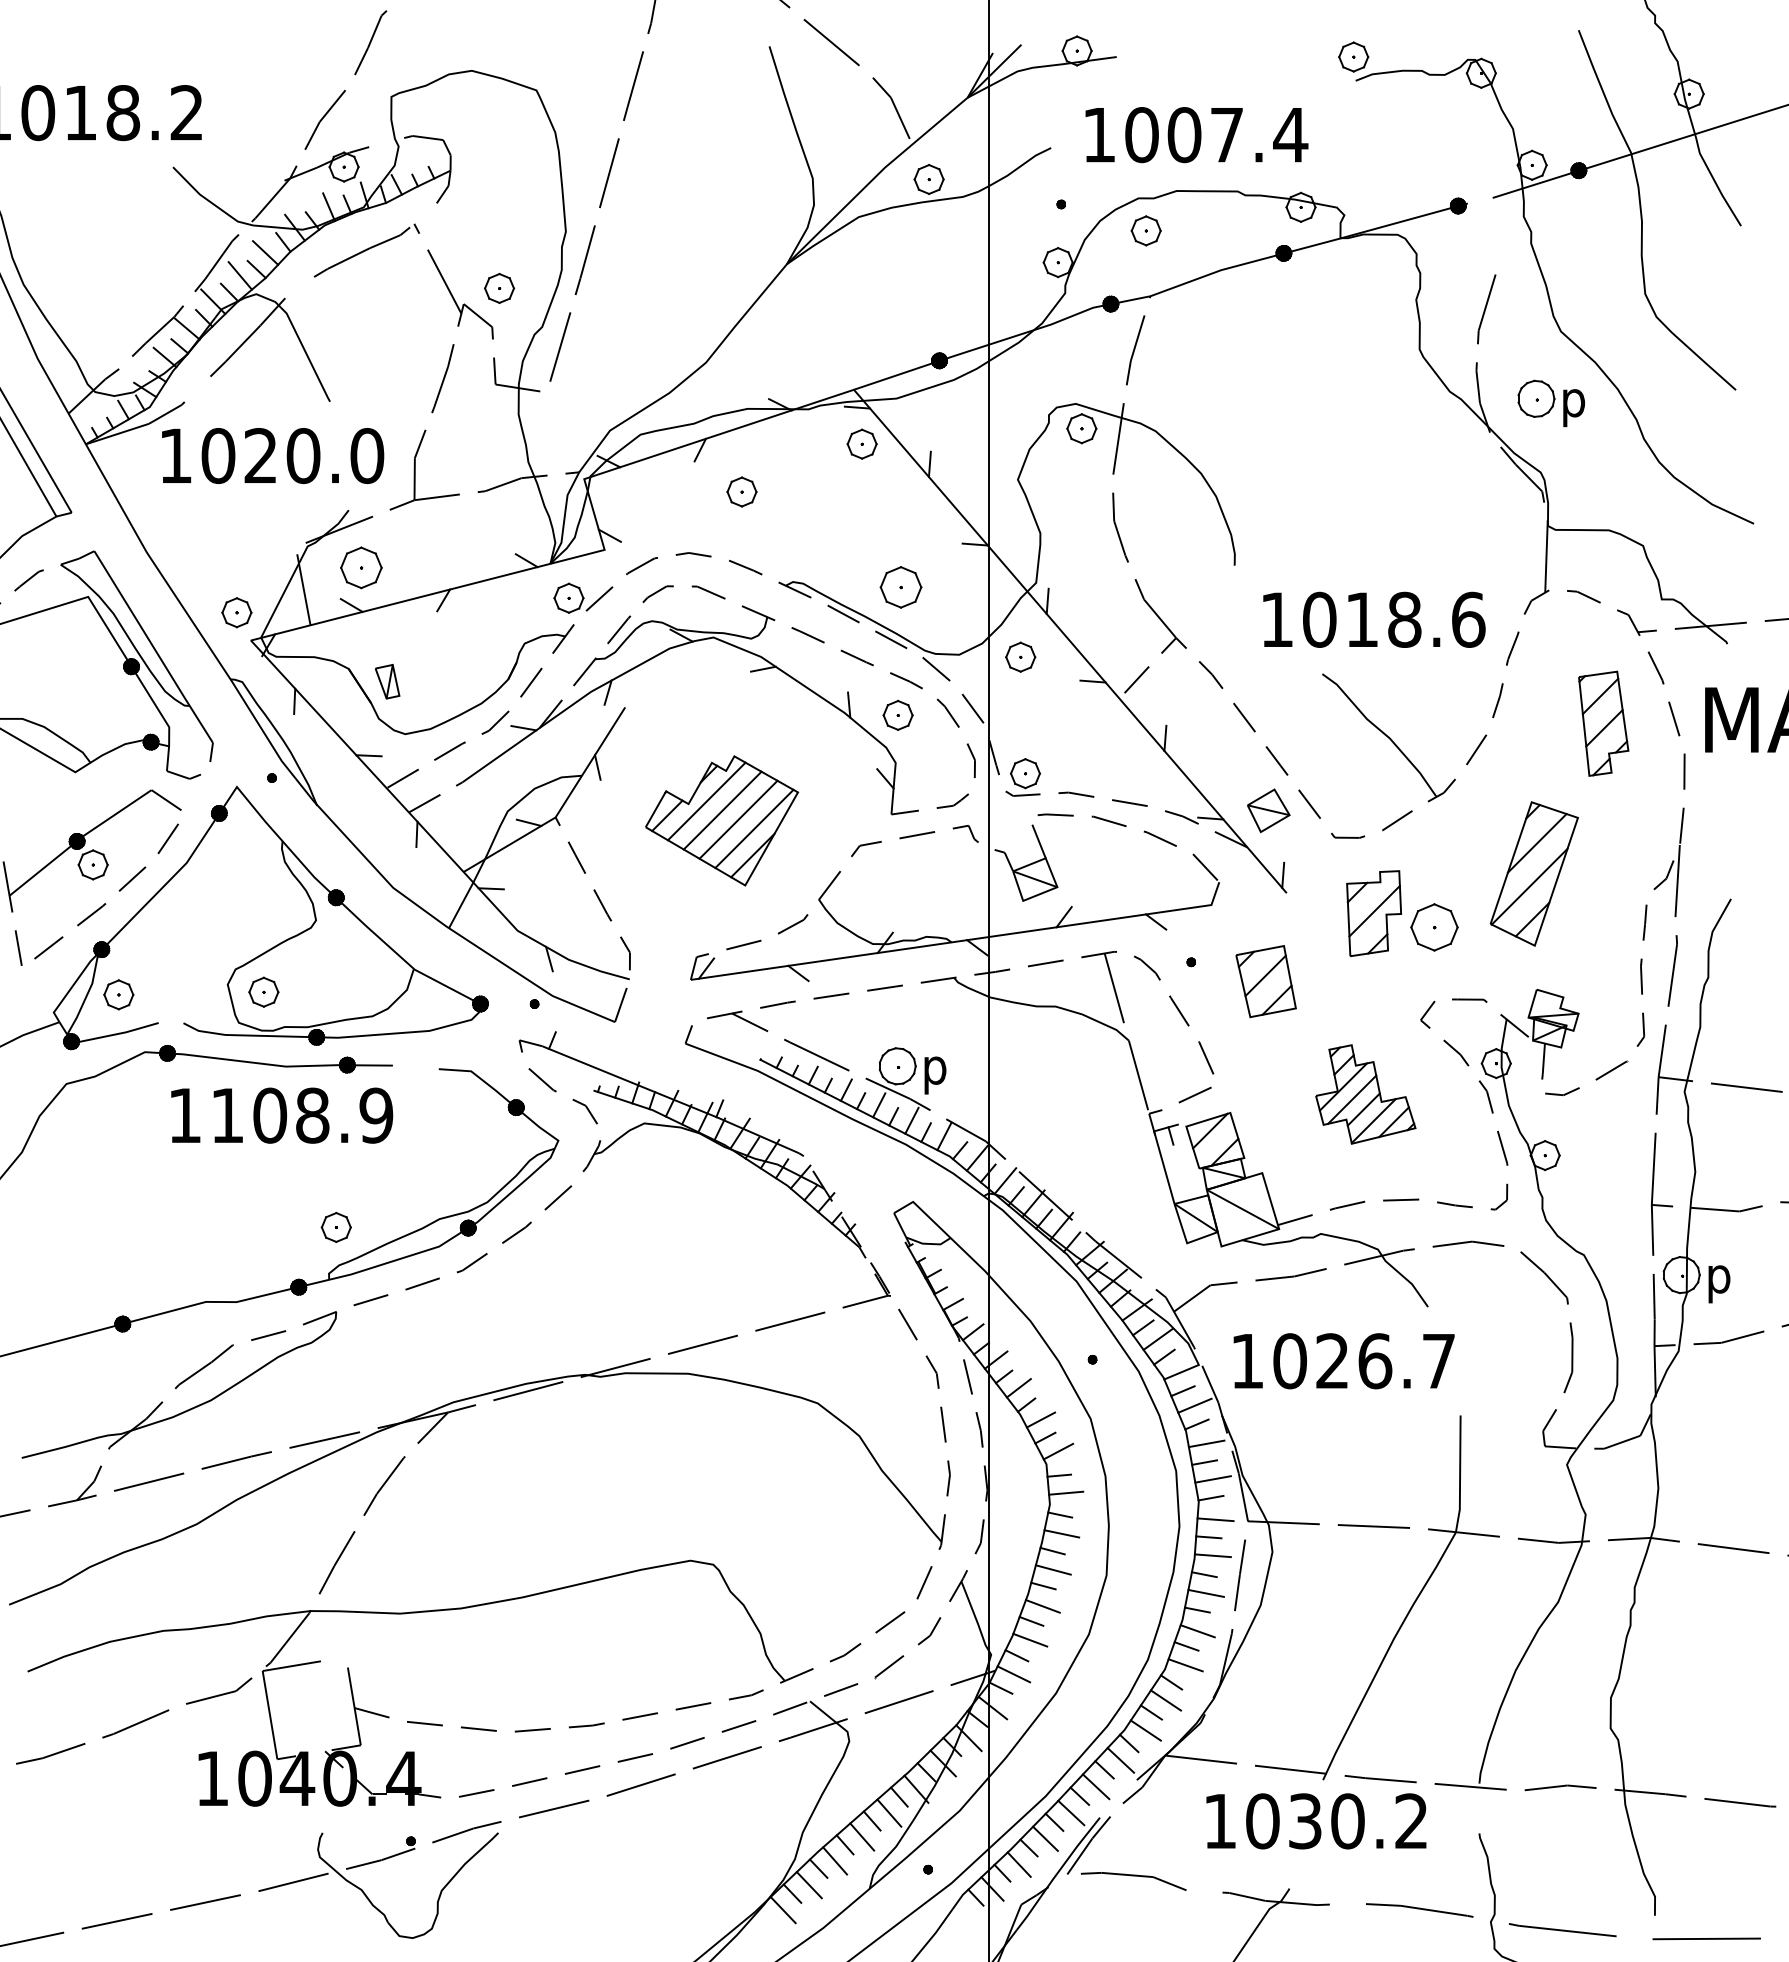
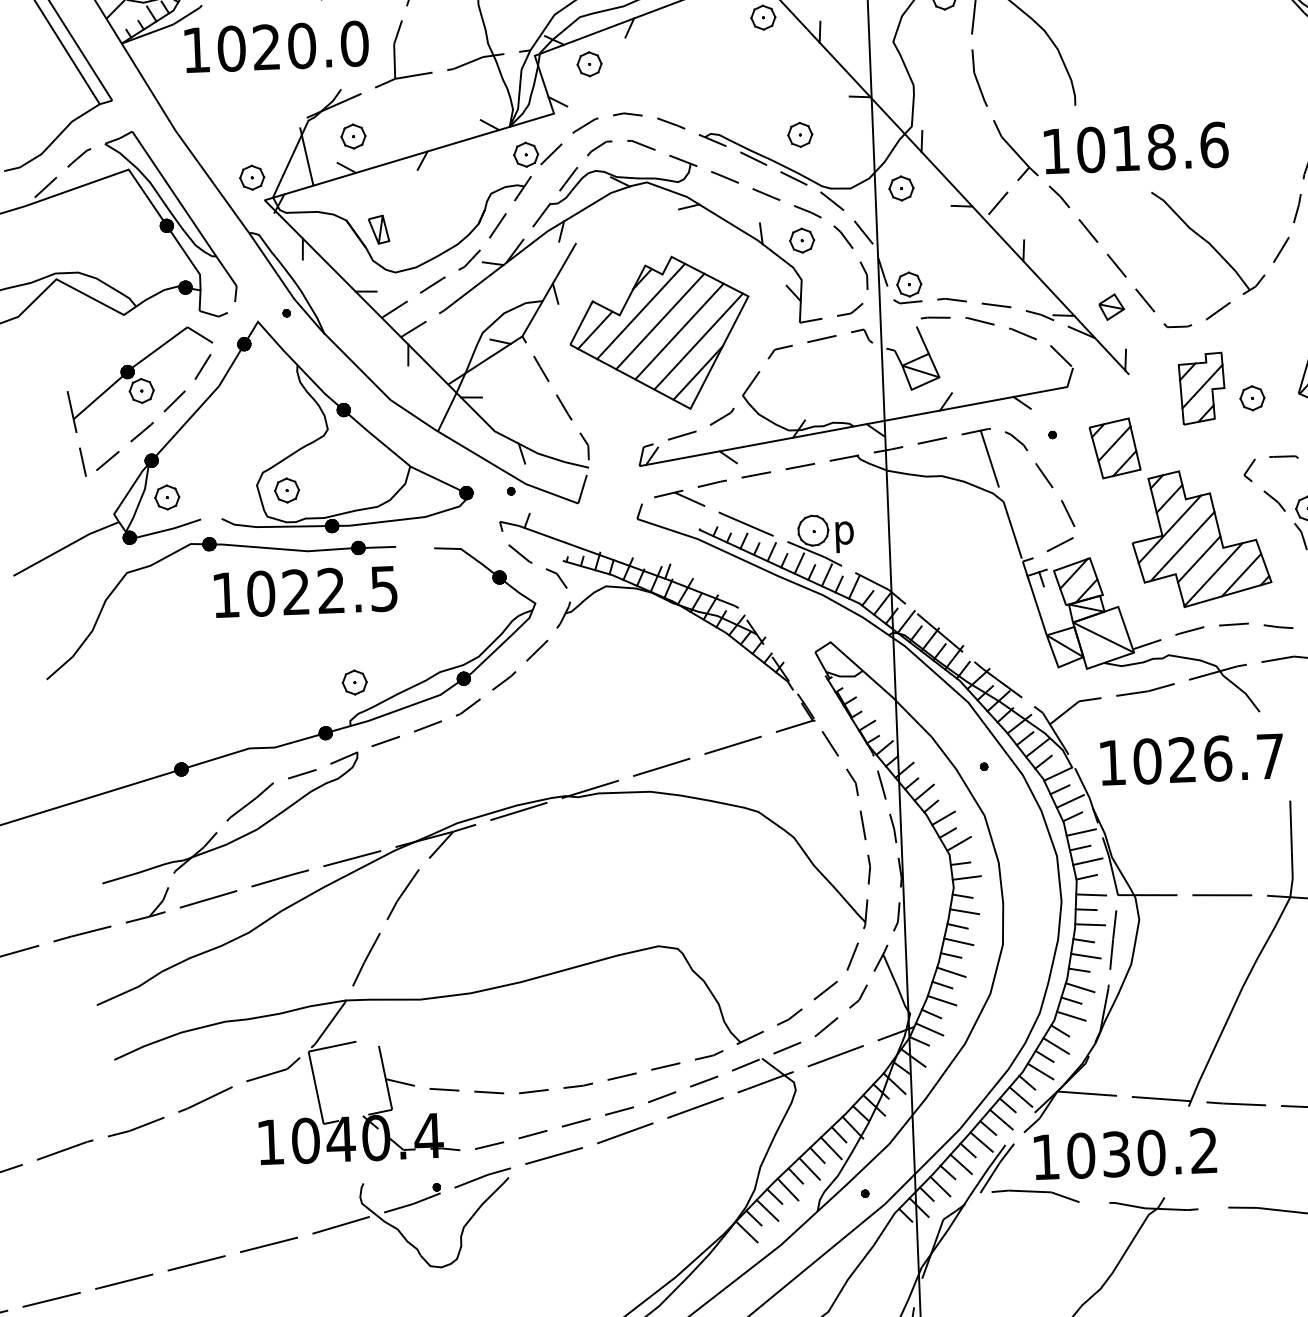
part: (741, 491) -> (589, 63), moved
part: (360, 567) -> (352, 136), size x0.71
part: (900, 587) -> (799, 134), size x0.71
text: (1374, 619) -> (1136, 147), moved
part: (1268, 810) -> (1111, 306), size x0.71
part: (721, 820) -> (659, 333), size x1.43
part: (1434, 927) -> (1252, 398), size x0.62
part: (1365, 1094) -> (1200, 538), size x1.67
text: (301, 1115) -> (322, 591), 1108.9 -> 1022.5
text: (1316, 1821) -> (1125, 1154), moved

